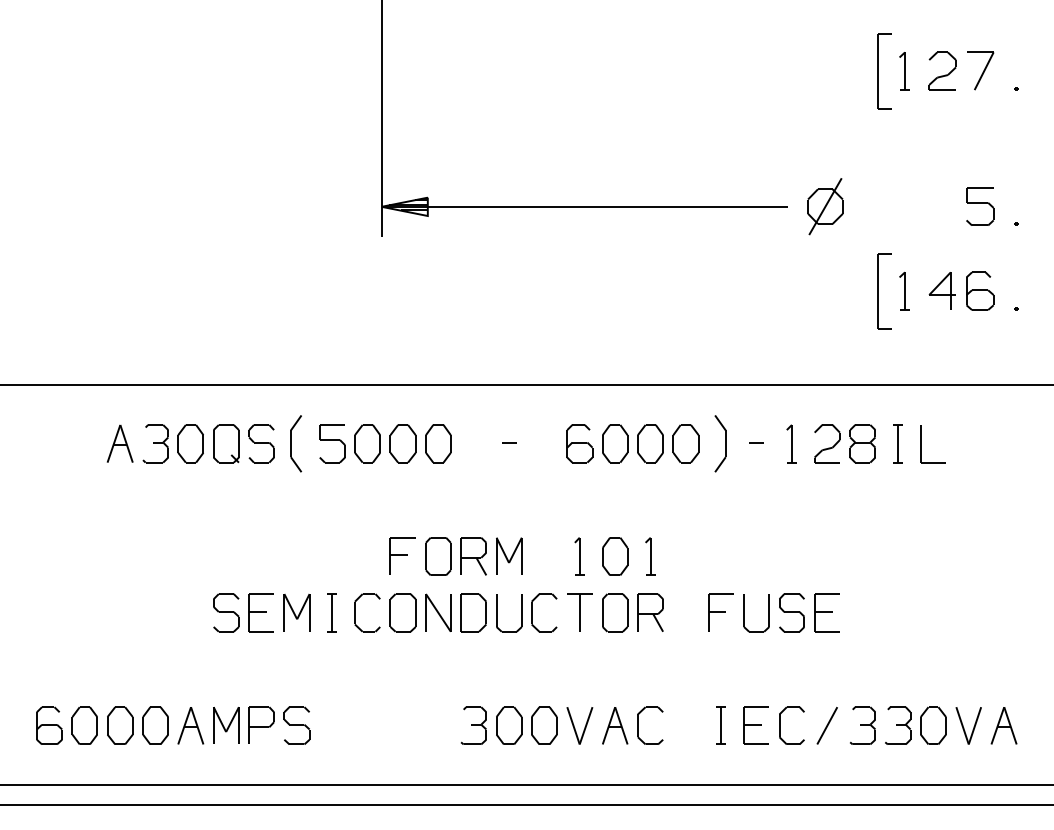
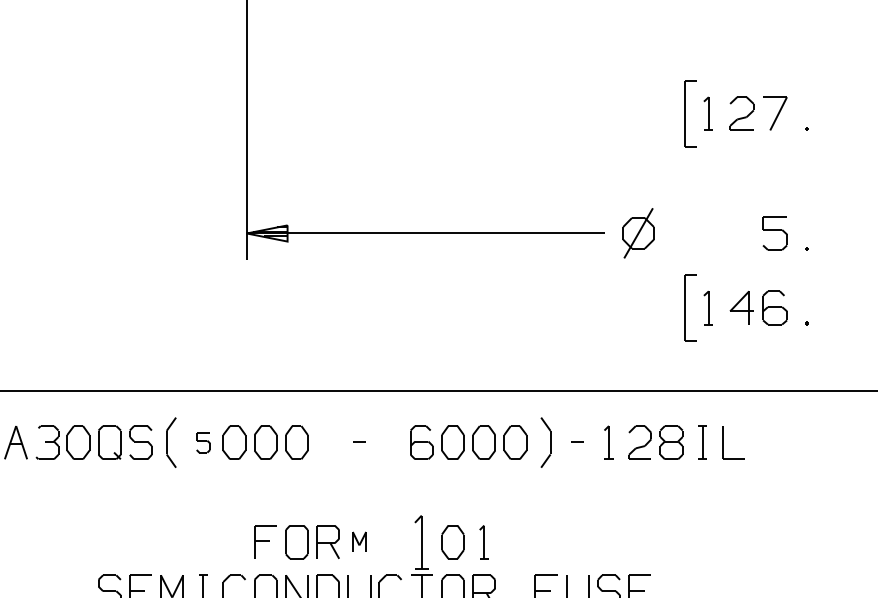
part: (332, 443) -> (203, 442), size x0.6
part: (509, 555) -> (359, 541), size x0.6
part: (579, 556) -> (421, 542), size x1.6

